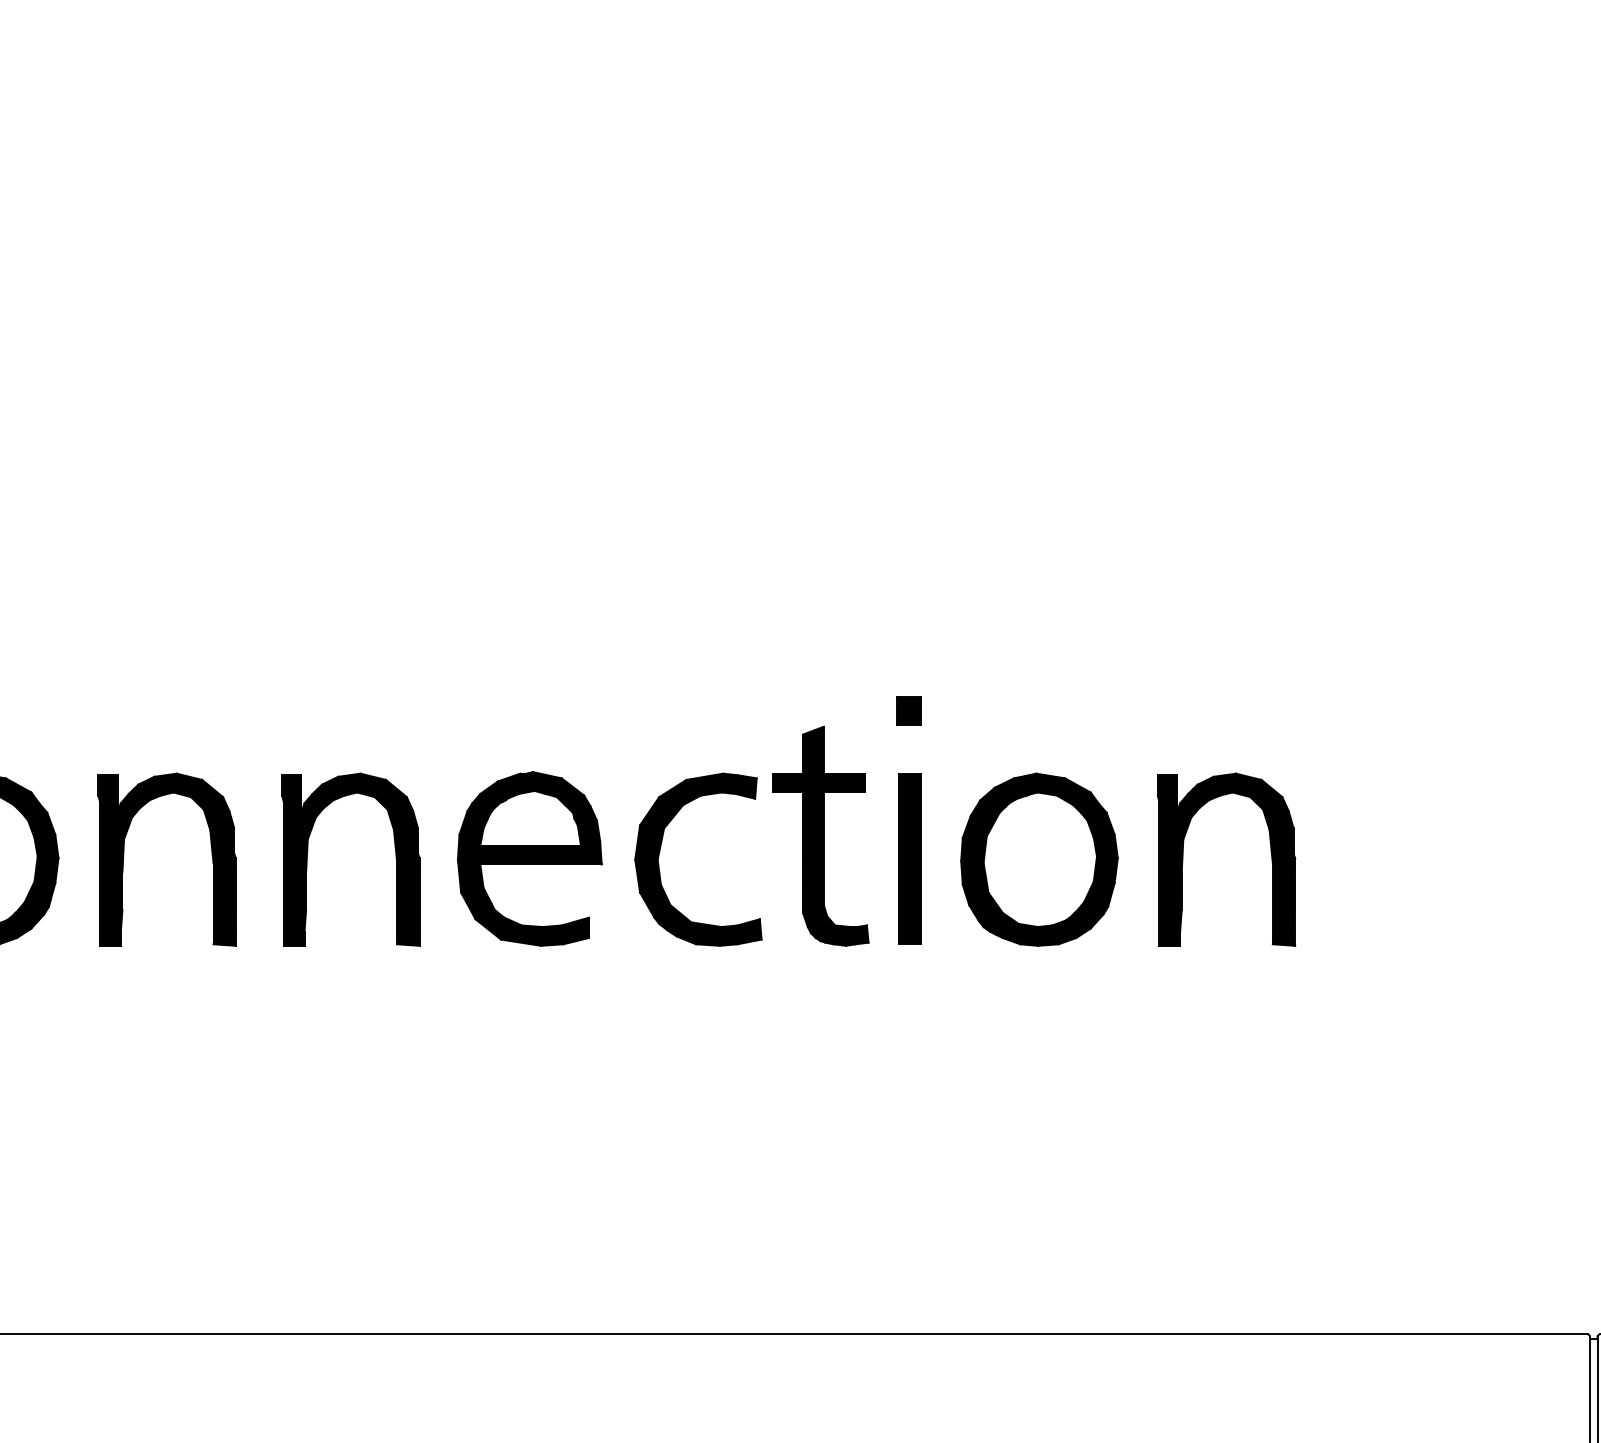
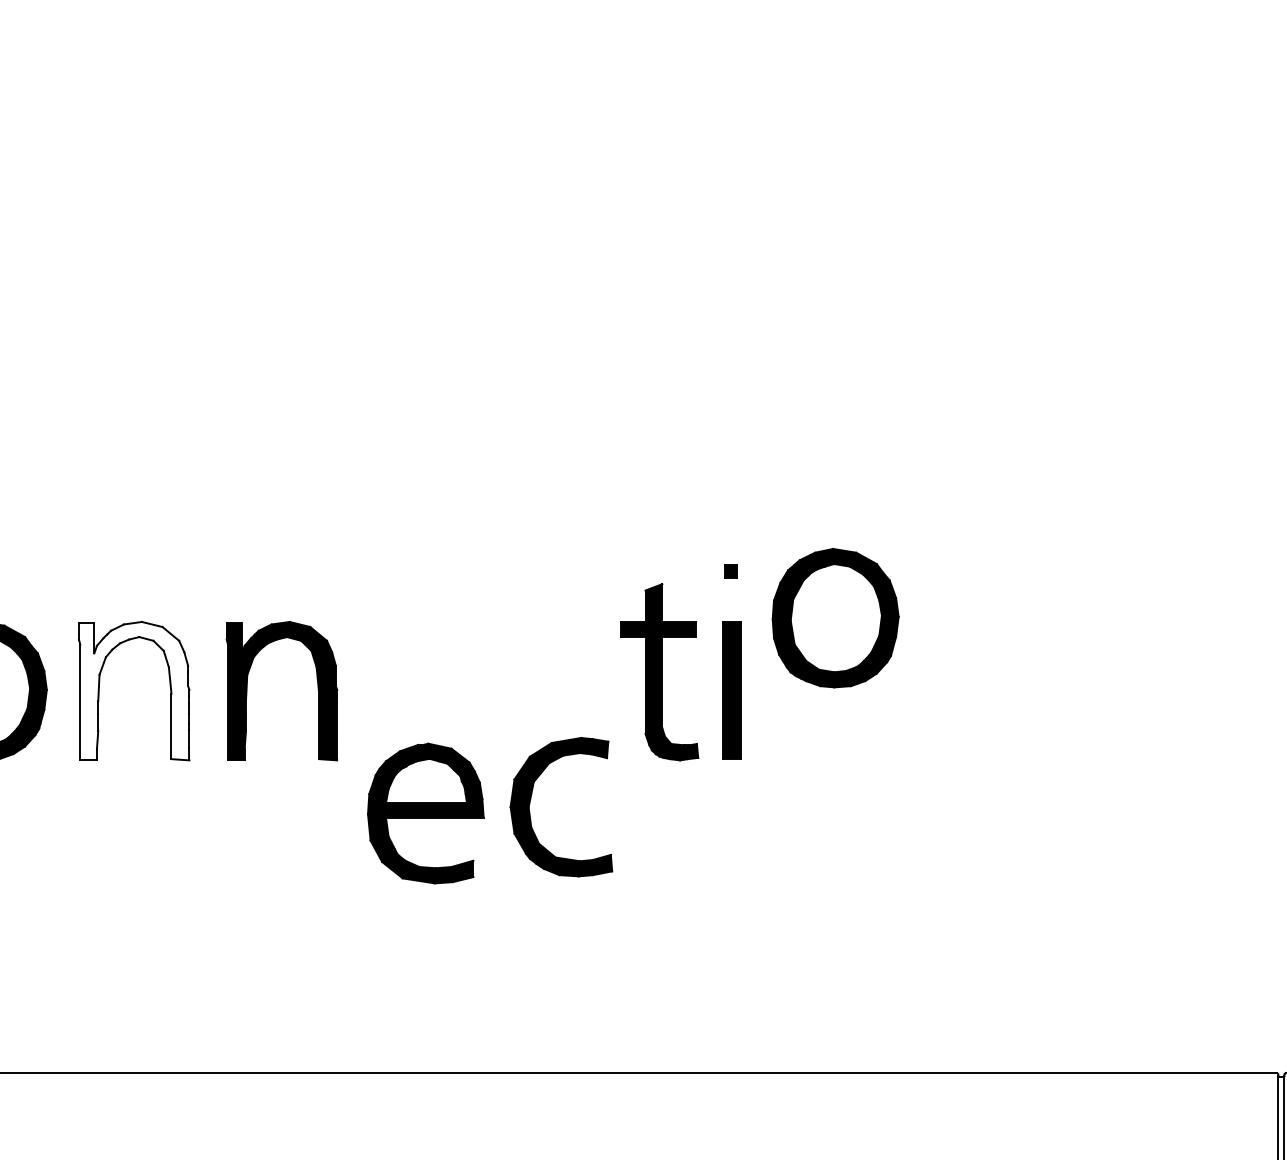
part: (908, 710) -> (730, 571), size x0.6
part: (661, 850) -> (531, 799), moved
fill: (166, 858) -> (133, 690), removed
part: (529, 858) -> (425, 813), moved
part: (1039, 860) -> (835, 618), moved
part: (1183, 860) -> (951, 691), removed

